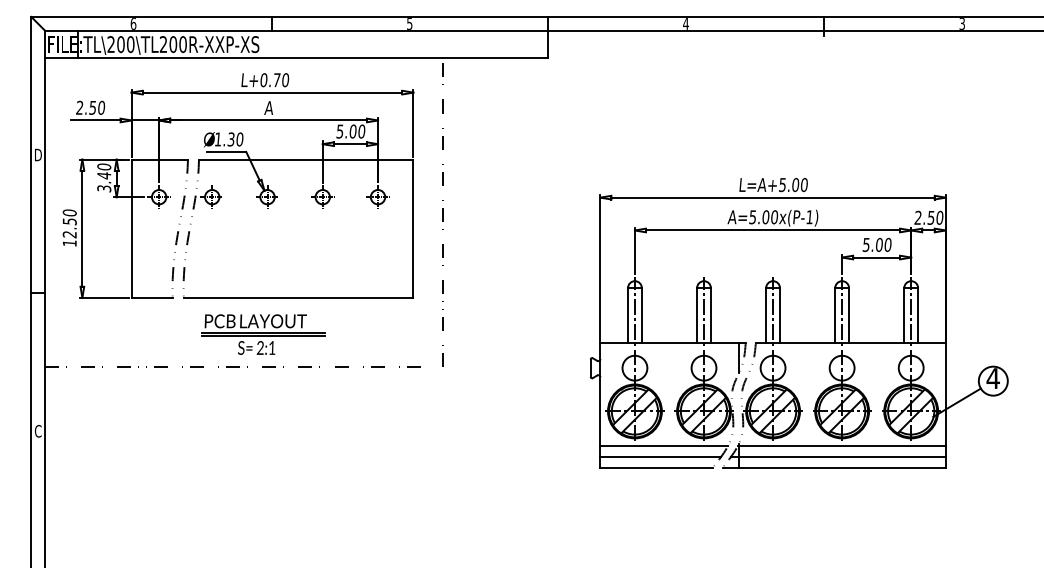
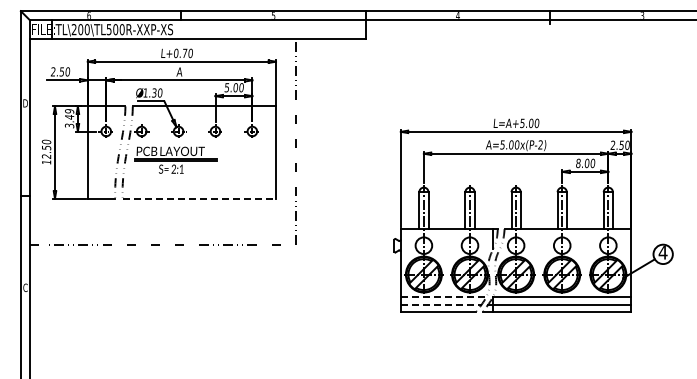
text: (162, 44) -> (108, 29), TL\200\TL200R-XXP-XS -> TL\200\TL500R-XXP-XS
text: (104, 167) -> (69, 111), 3.40 -> 3.49
text: (809, 216) -> (540, 144), A=5.00x(P-1) -> A=5.00x(P-2)
text: (866, 243) -> (578, 162), 5.00 -> 8.00
line: (298, 297) -> (199, 198), solid -> dashed
part: (262, 333) -> (175, 159), moved
line: (664, 445) -> (443, 297), solid -> dashed
line: (661, 456) -> (441, 304), solid -> dashed

